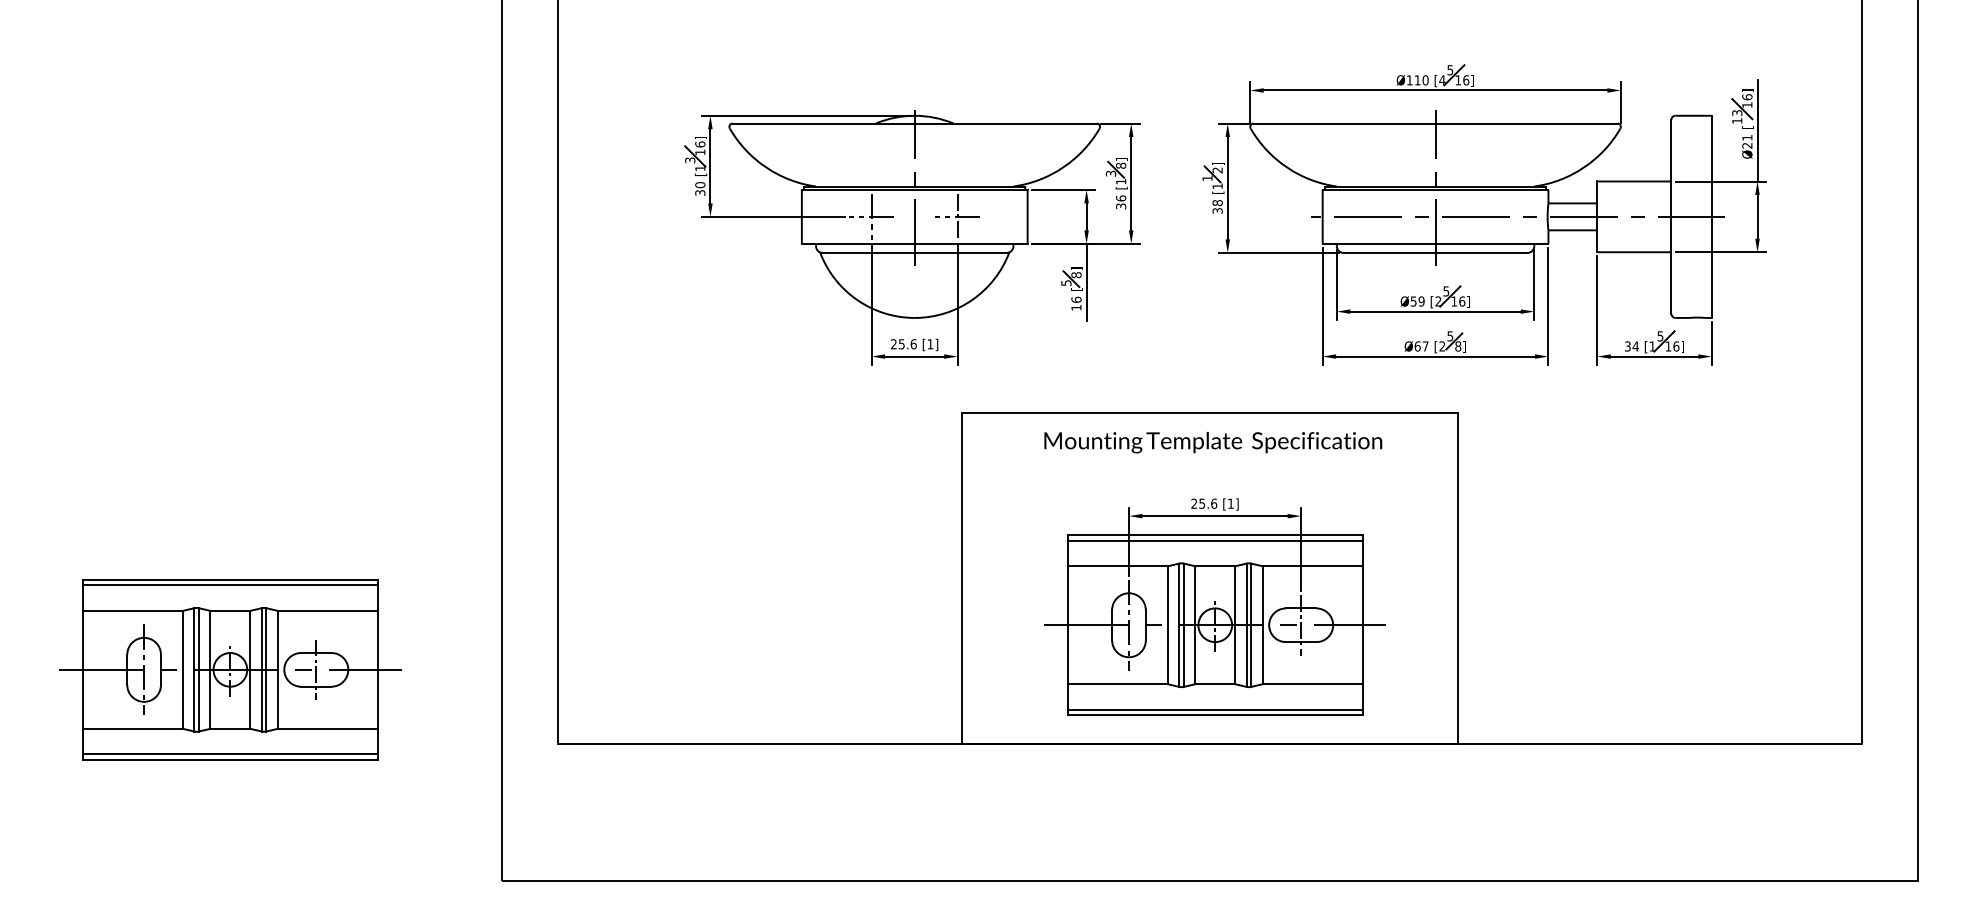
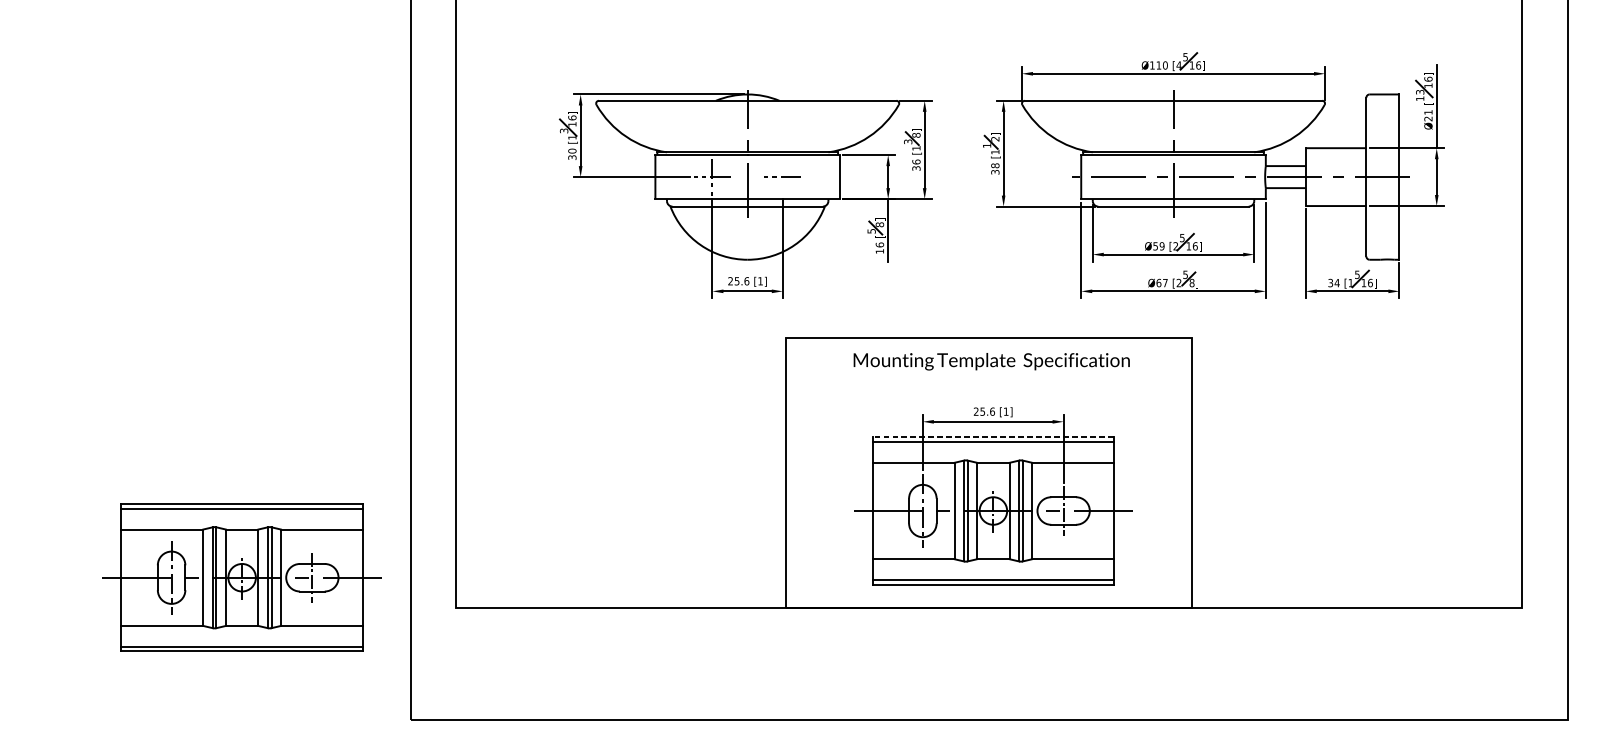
line: (957, 216) -> (782, 176), removed
line: (1215, 535) -> (993, 437), solid -> dashed
part: (230, 669) -> (242, 577), moved

